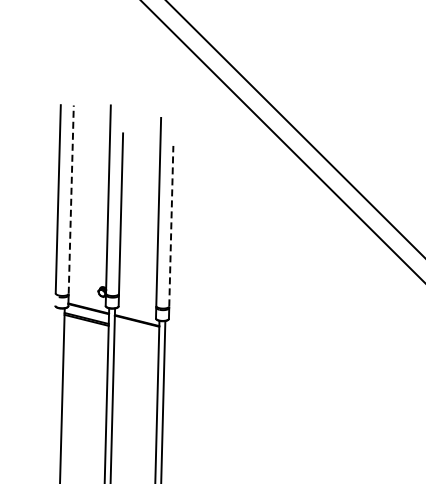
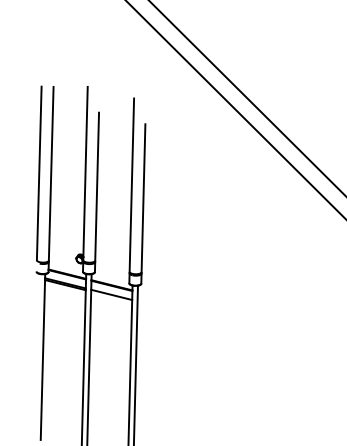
line: (71, 199) -> (51, 173), dashed -> solid
line: (171, 225) -> (143, 197), dashed -> solid
line: (136, 330) -> (111, 294), added

